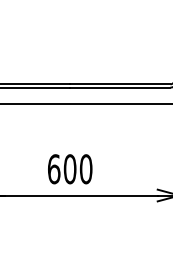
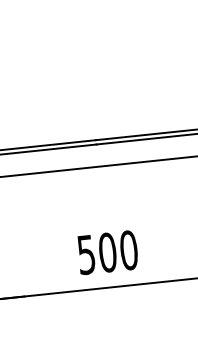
text: (54, 169) -> (87, 255), 600 -> 500

